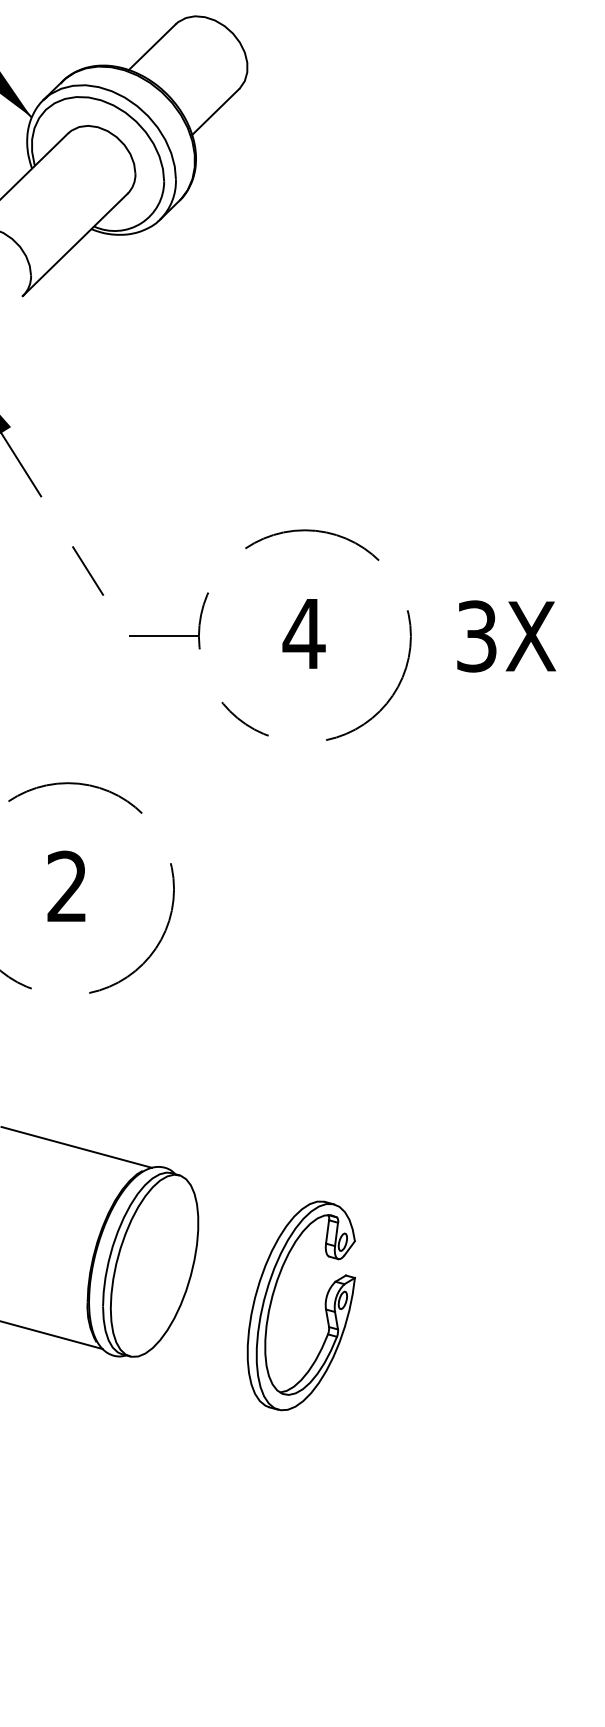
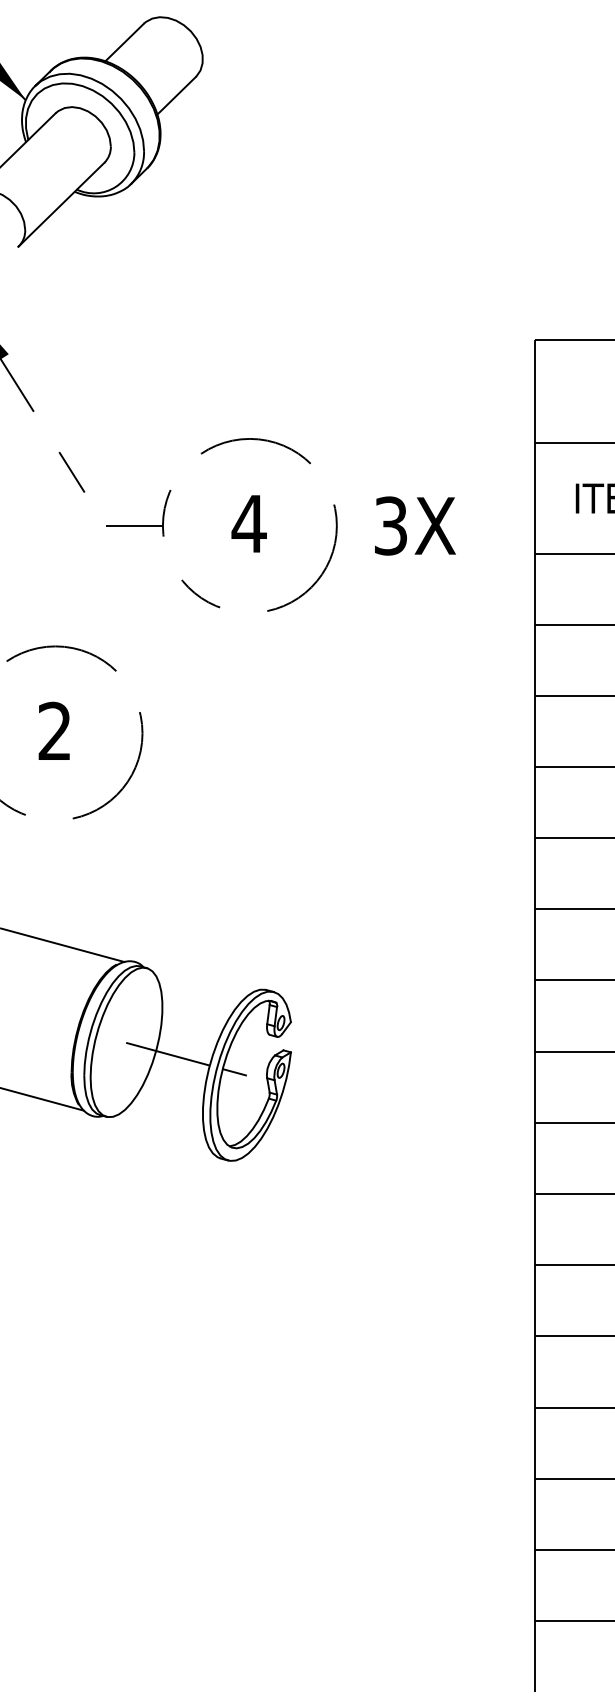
line: (204, 1279) -> (167, 1053), added
line: (286, 1302) -> (234, 1072), added

